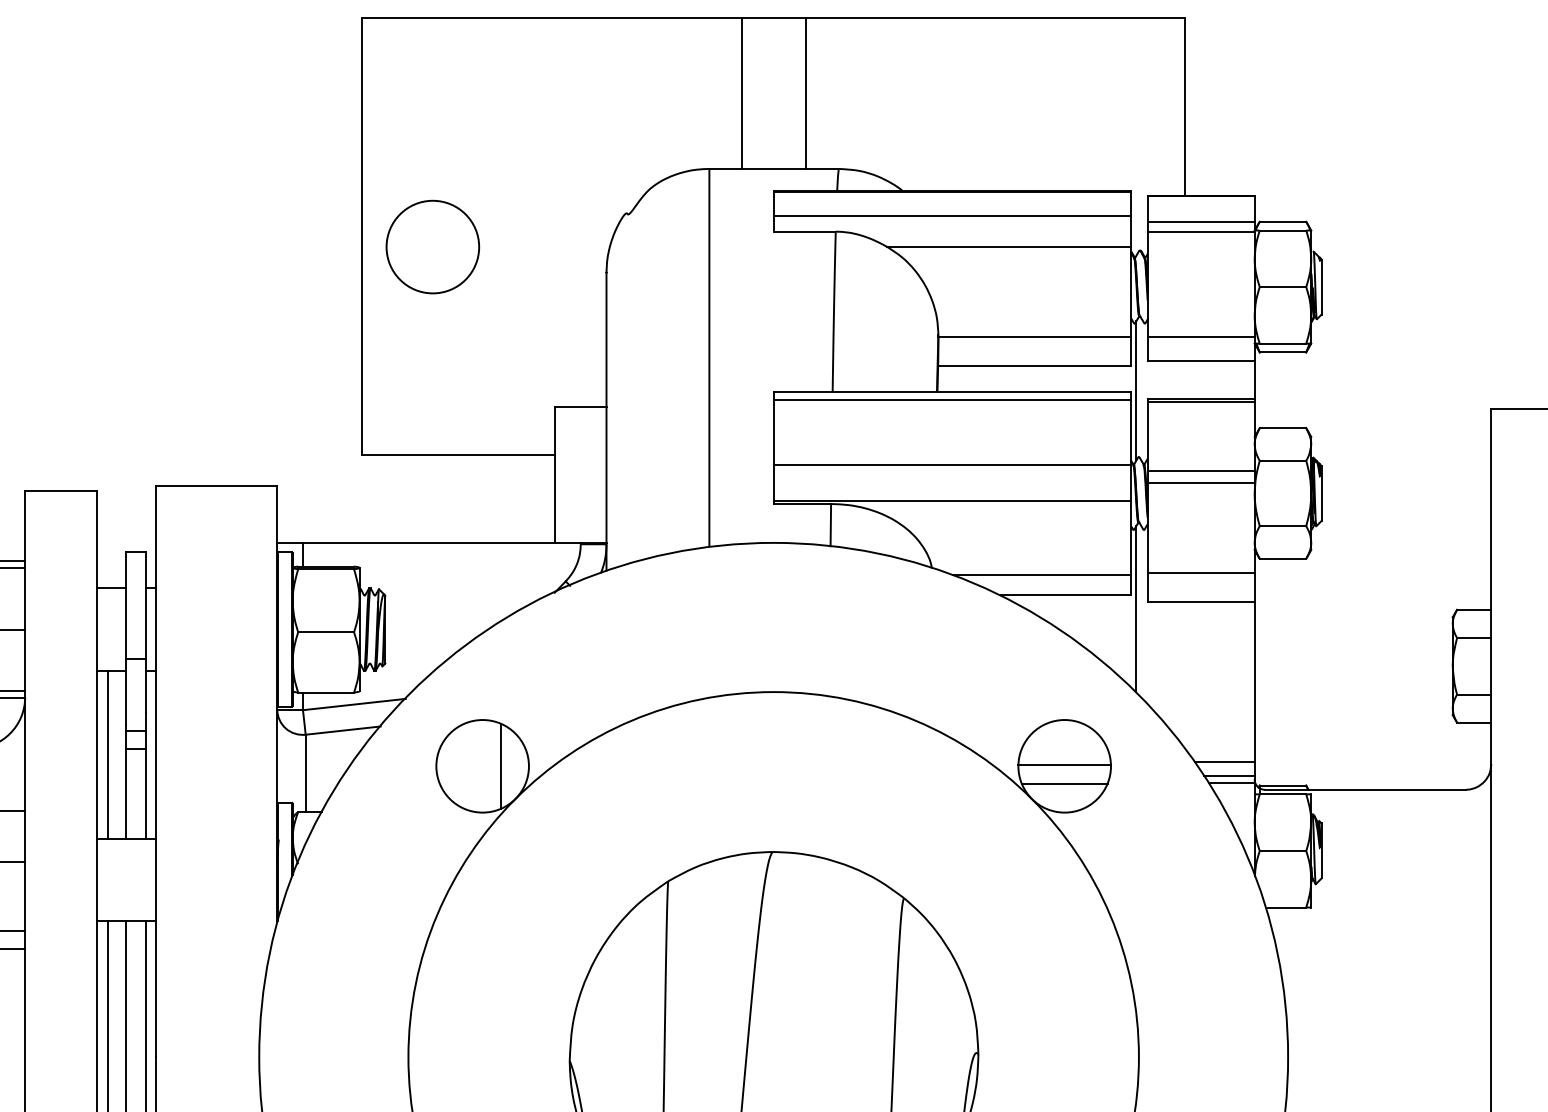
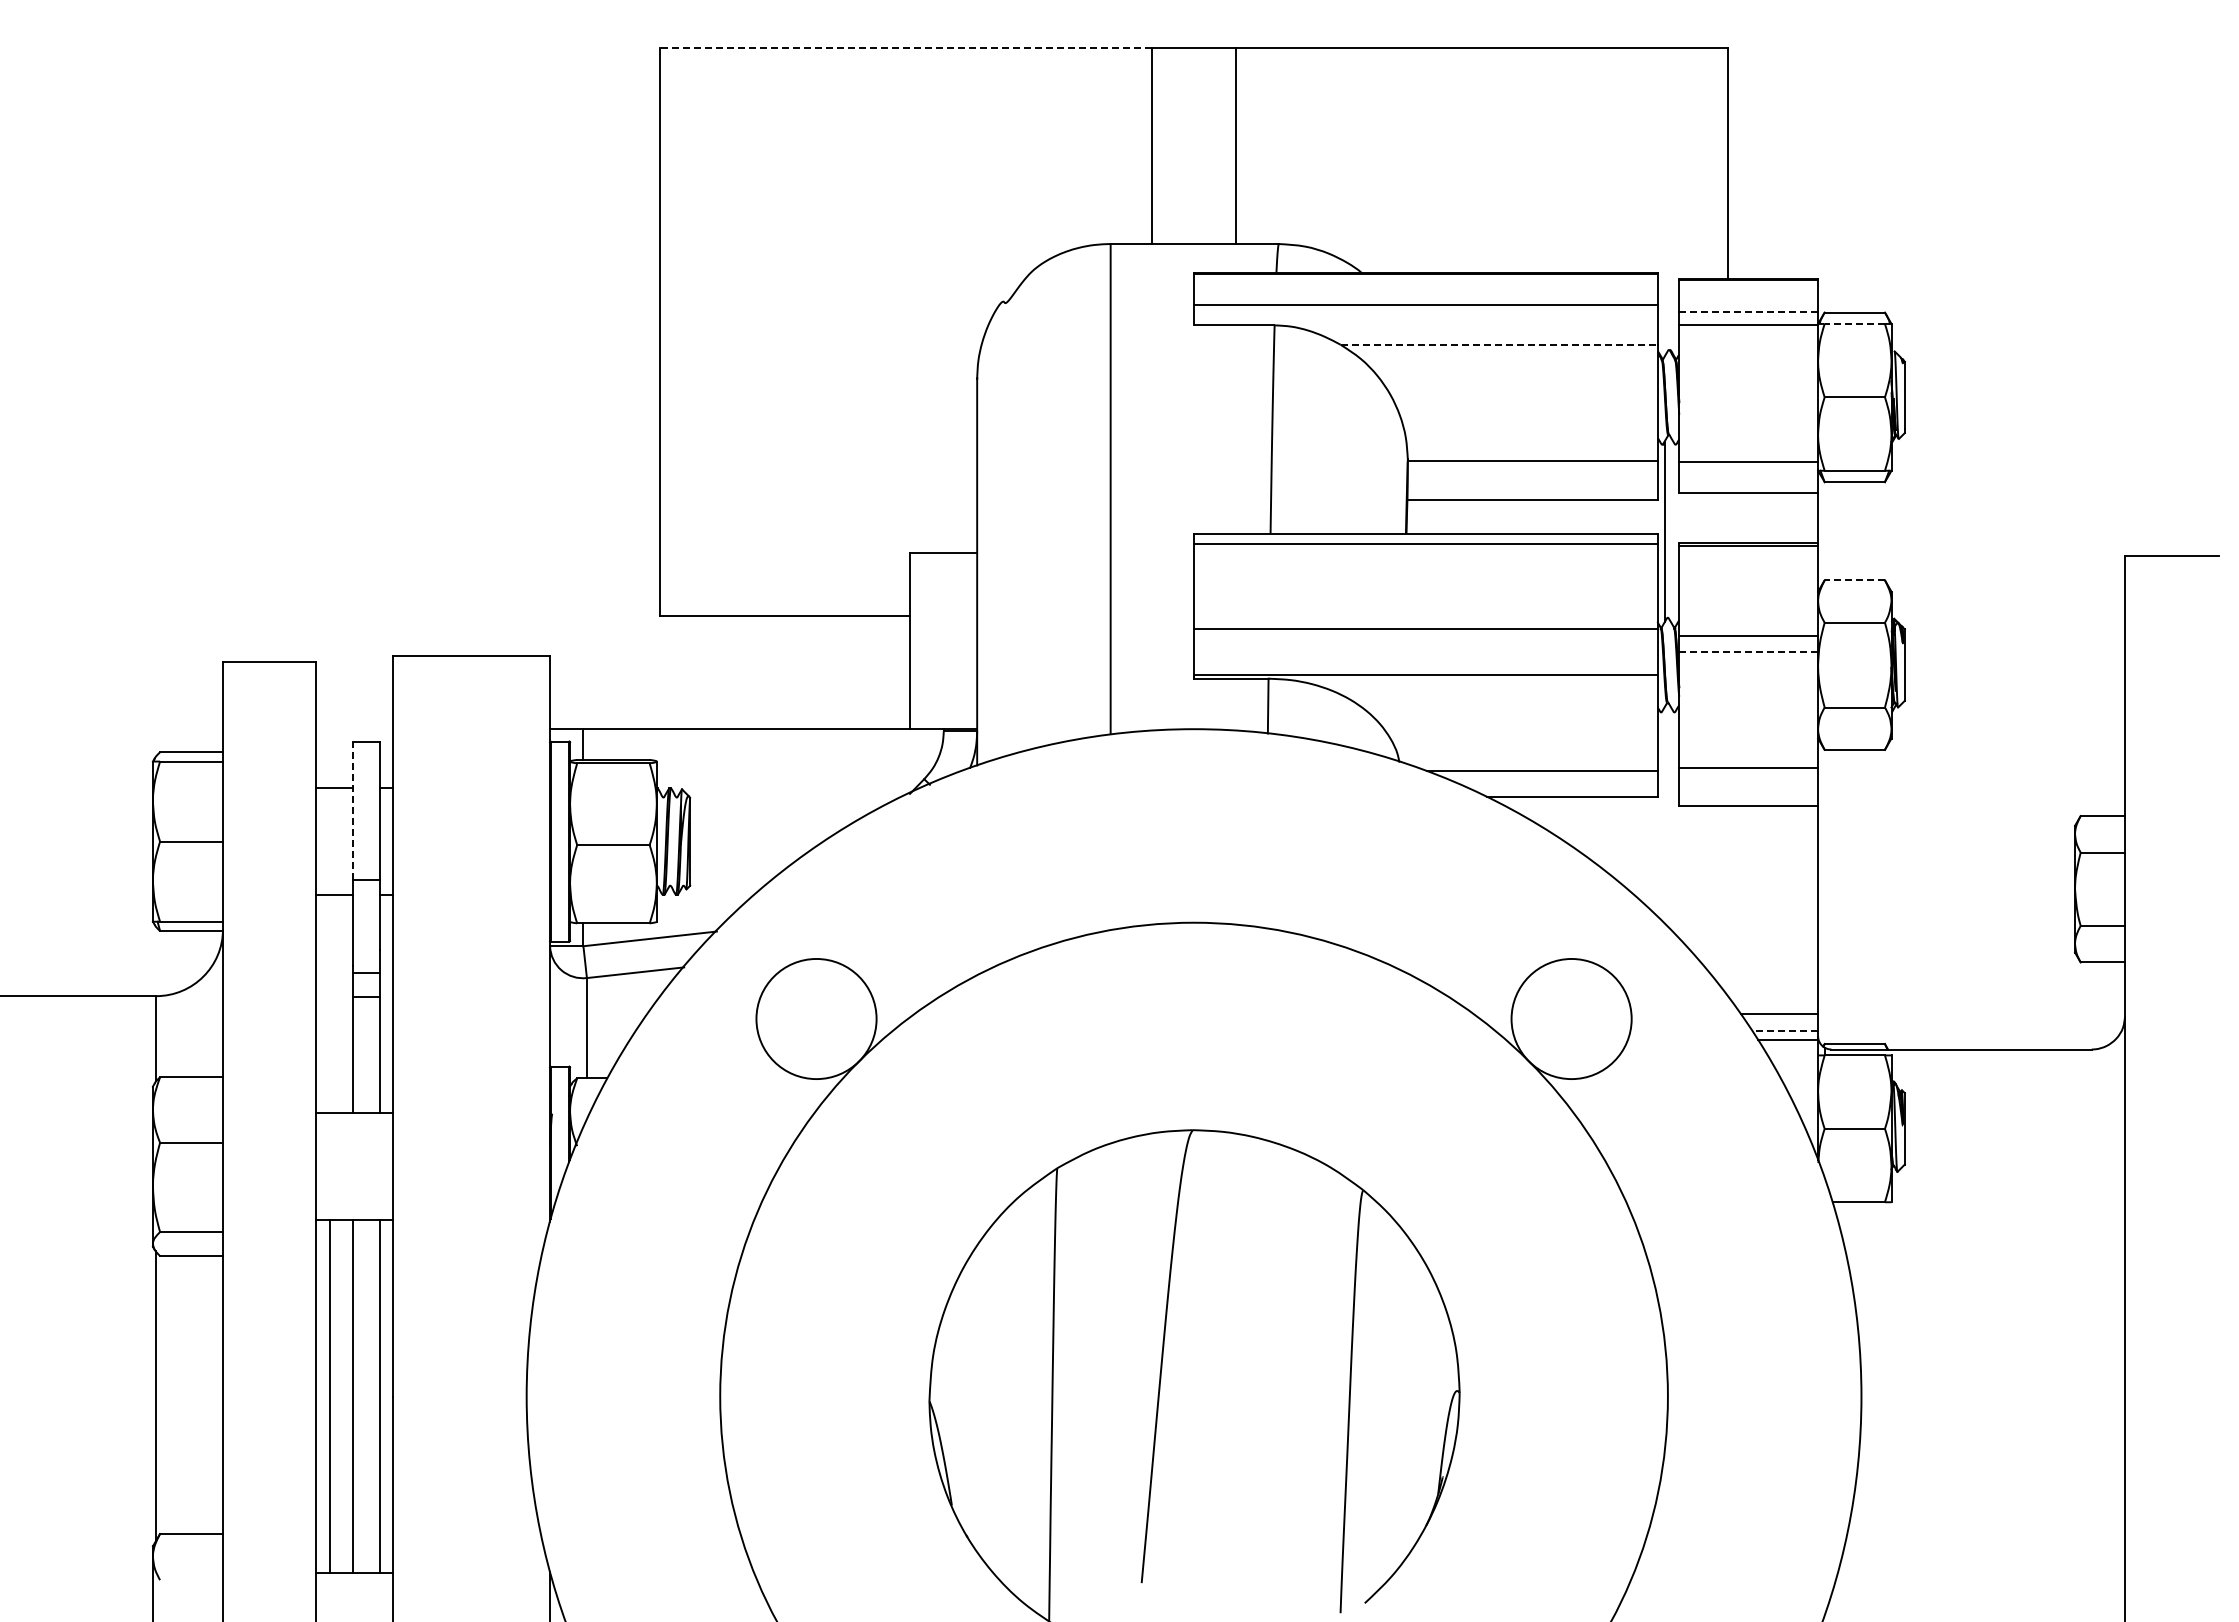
line: (551, 18) -> (905, 48), solid -> dashed
line: (1201, 221) -> (1749, 312), solid -> dashed
line: (1282, 230) -> (1854, 323), solid -> dashed
line: (1009, 246) -> (1499, 344), solid -> dashed
circle: (432, 247) -> (751, 345), removed
line: (1282, 428) -> (1854, 580), solid -> dashed
line: (1201, 483) -> (1748, 651), solid -> dashed
line: (125, 605) -> (353, 810), solid -> dashed
line: (1136, 608) -> (1664, 814), removed
line: (107, 755) -> (329, 1004), removed
line: (501, 765) -> (840, 1018), removed
line: (1064, 765) -> (1571, 1017), removed
line: (1229, 775) -> (1785, 1031), solid -> dashed
line: (1064, 783) -> (1571, 1041), removed

